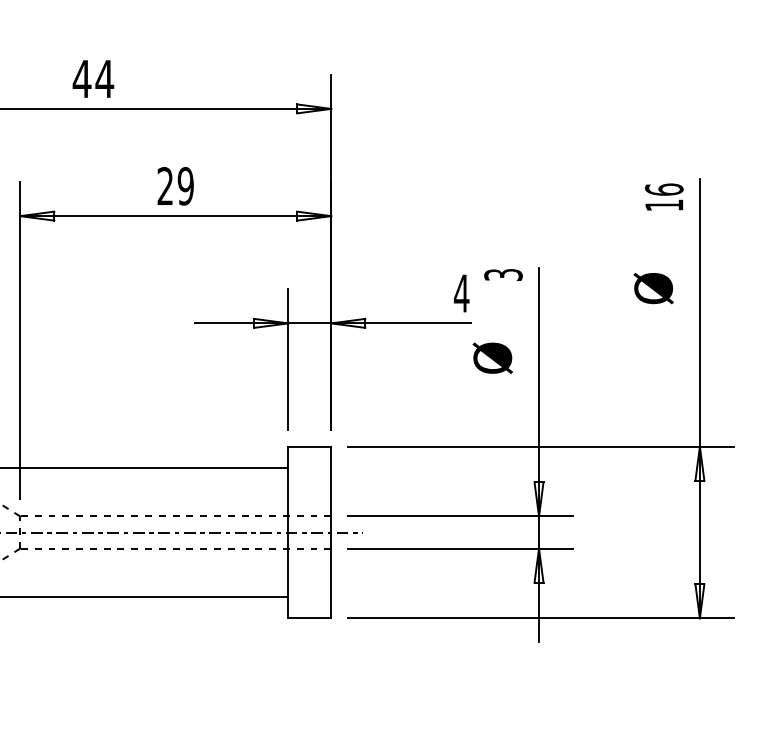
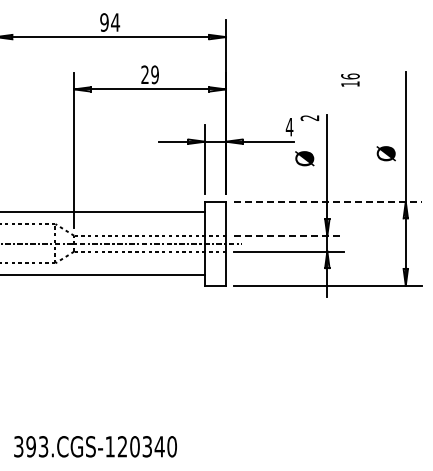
text: (82, 78) -> (104, 22), 44 -> 94
text: (664, 195) -> (350, 79), moved
text: (504, 273) -> (310, 117), 3 -> 2
text: (652, 288) -> (385, 153), moved
line: (541, 445) -> (328, 201), solid -> dashed
line: (461, 515) -> (289, 235), solid -> dashed

